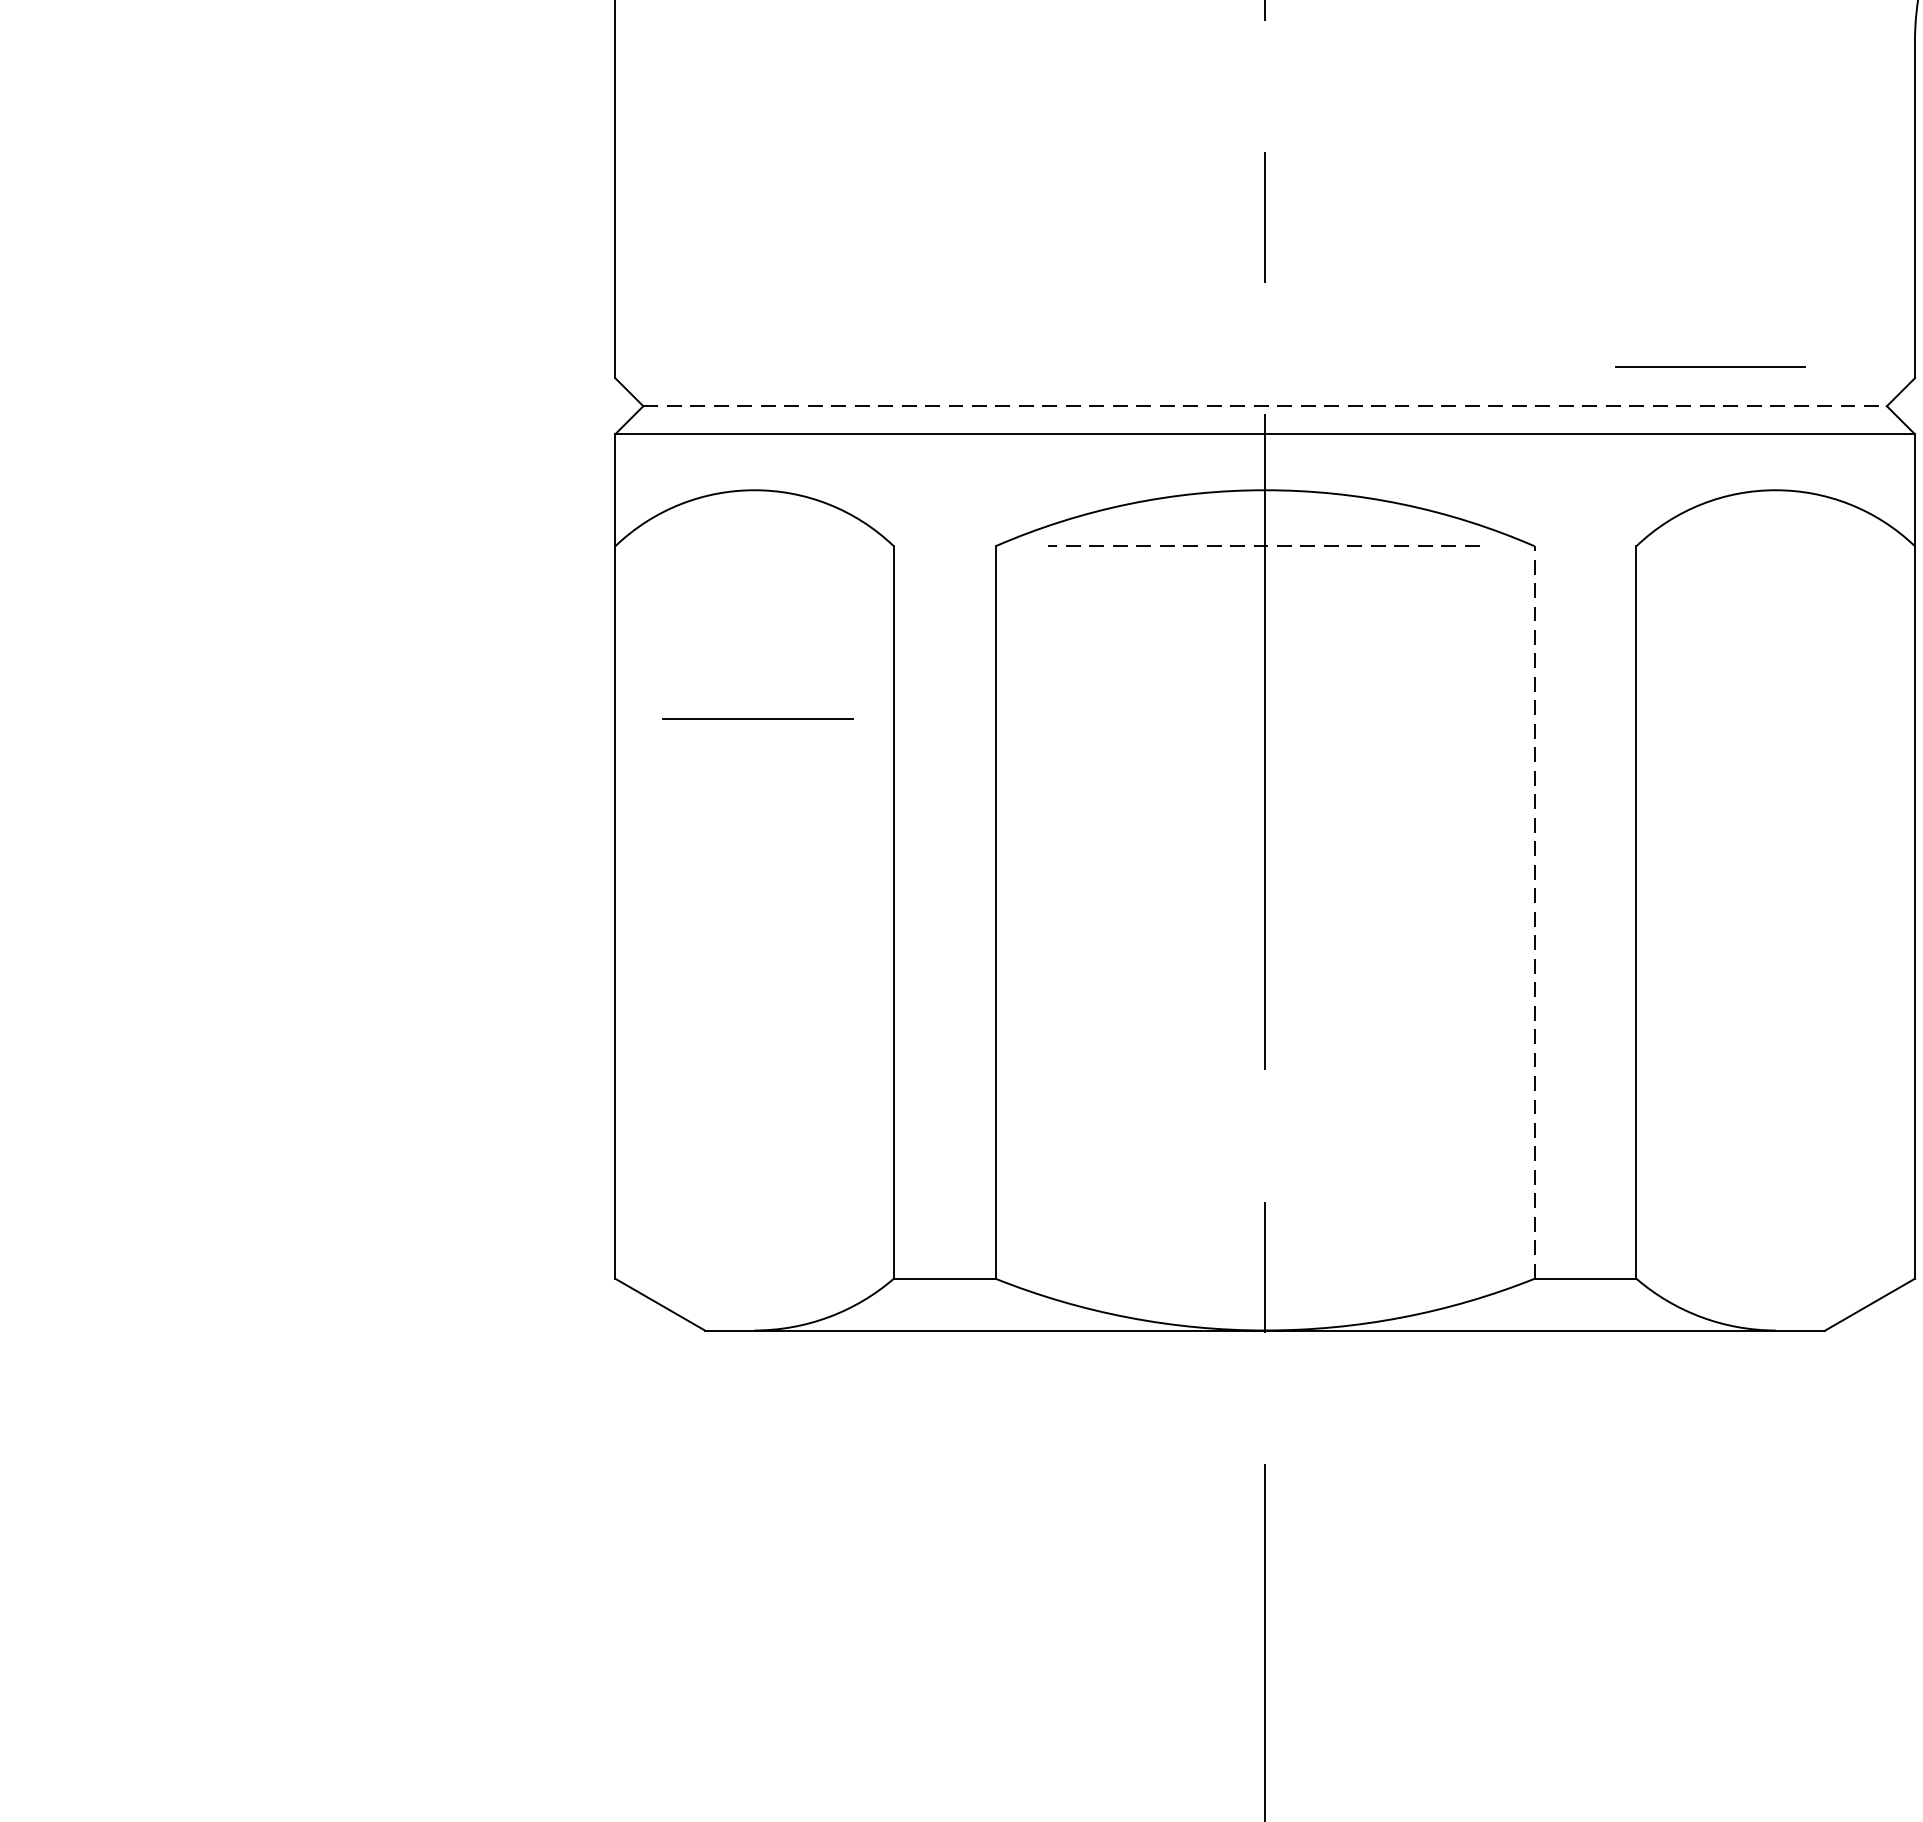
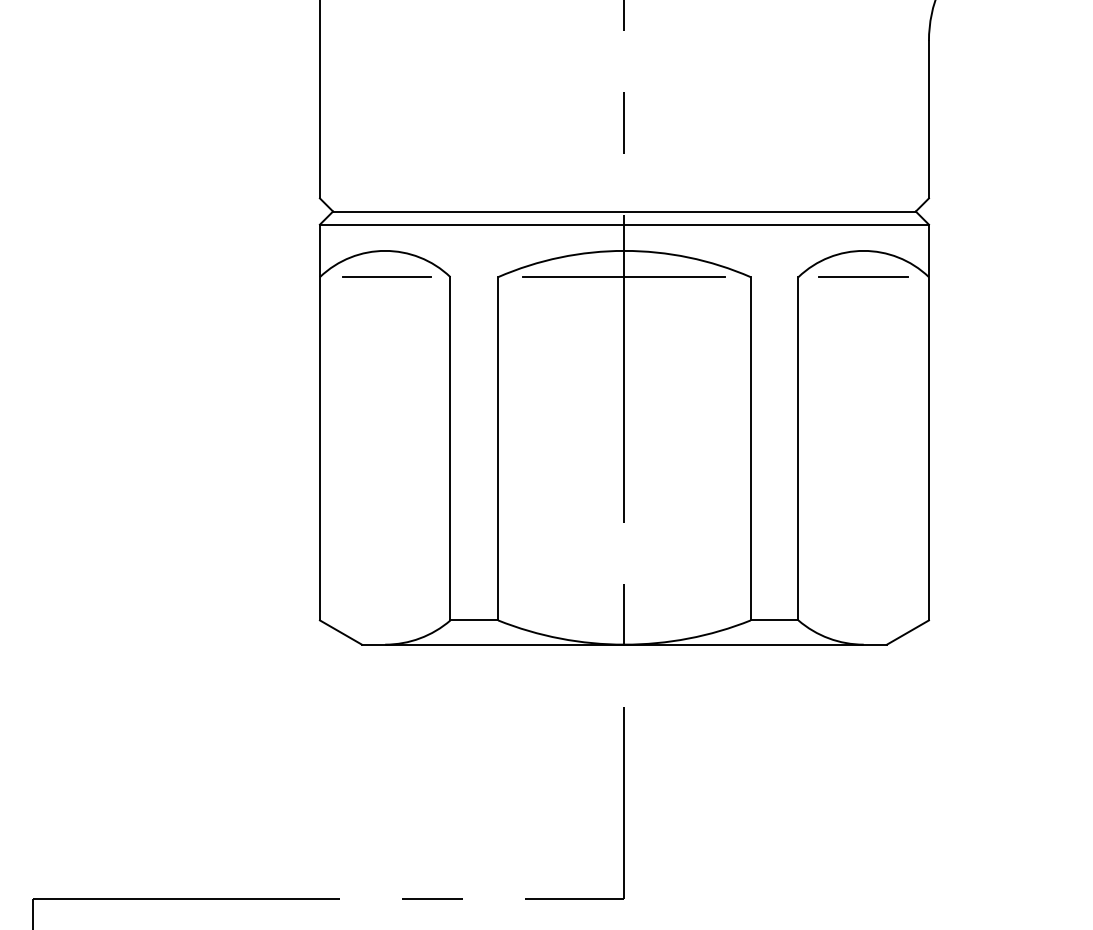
line: (1711, 365) -> (863, 276), moved
line: (1265, 406) -> (624, 211), dashed -> solid
line: (1263, 546) -> (623, 277), dashed -> solid
line: (757, 717) -> (386, 276), moved
line: (1534, 911) -> (750, 448), dashed -> solid

